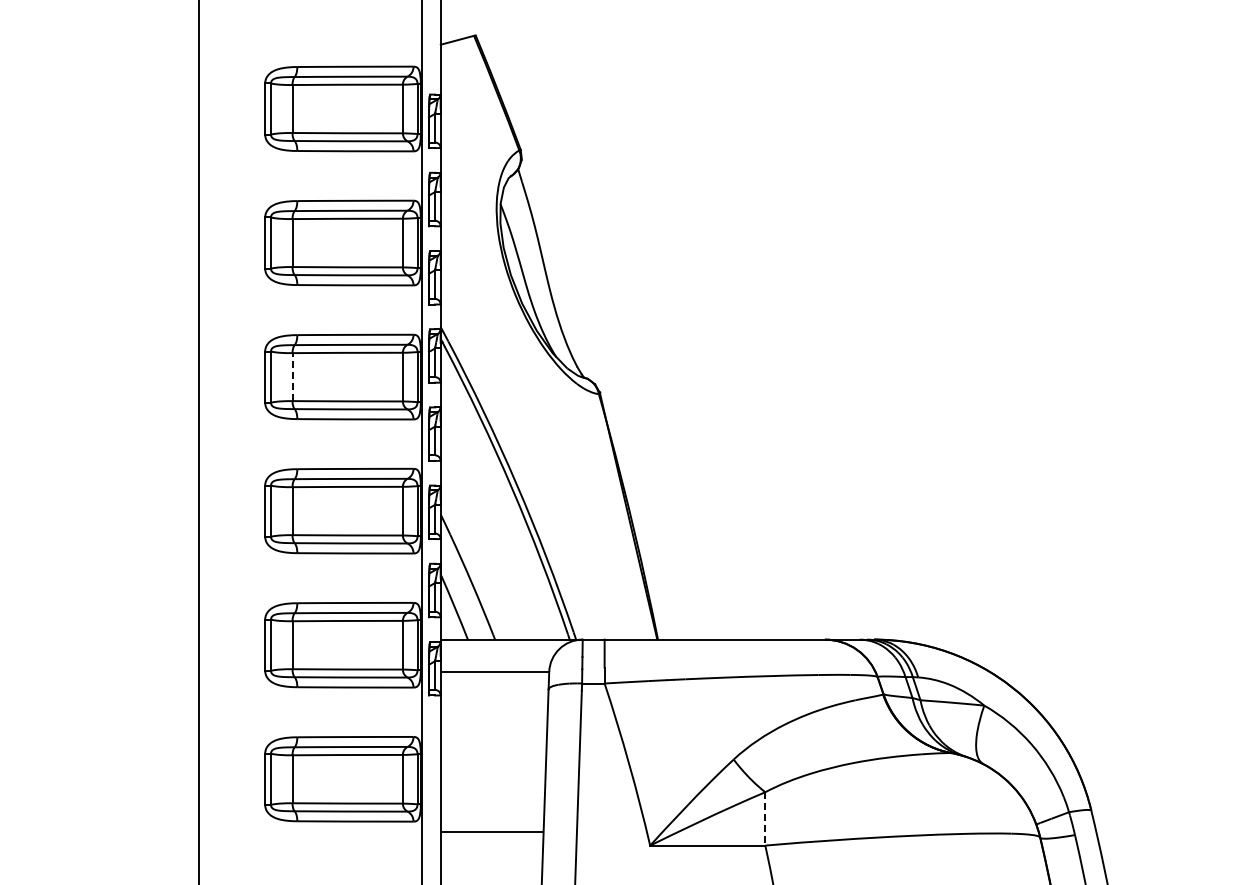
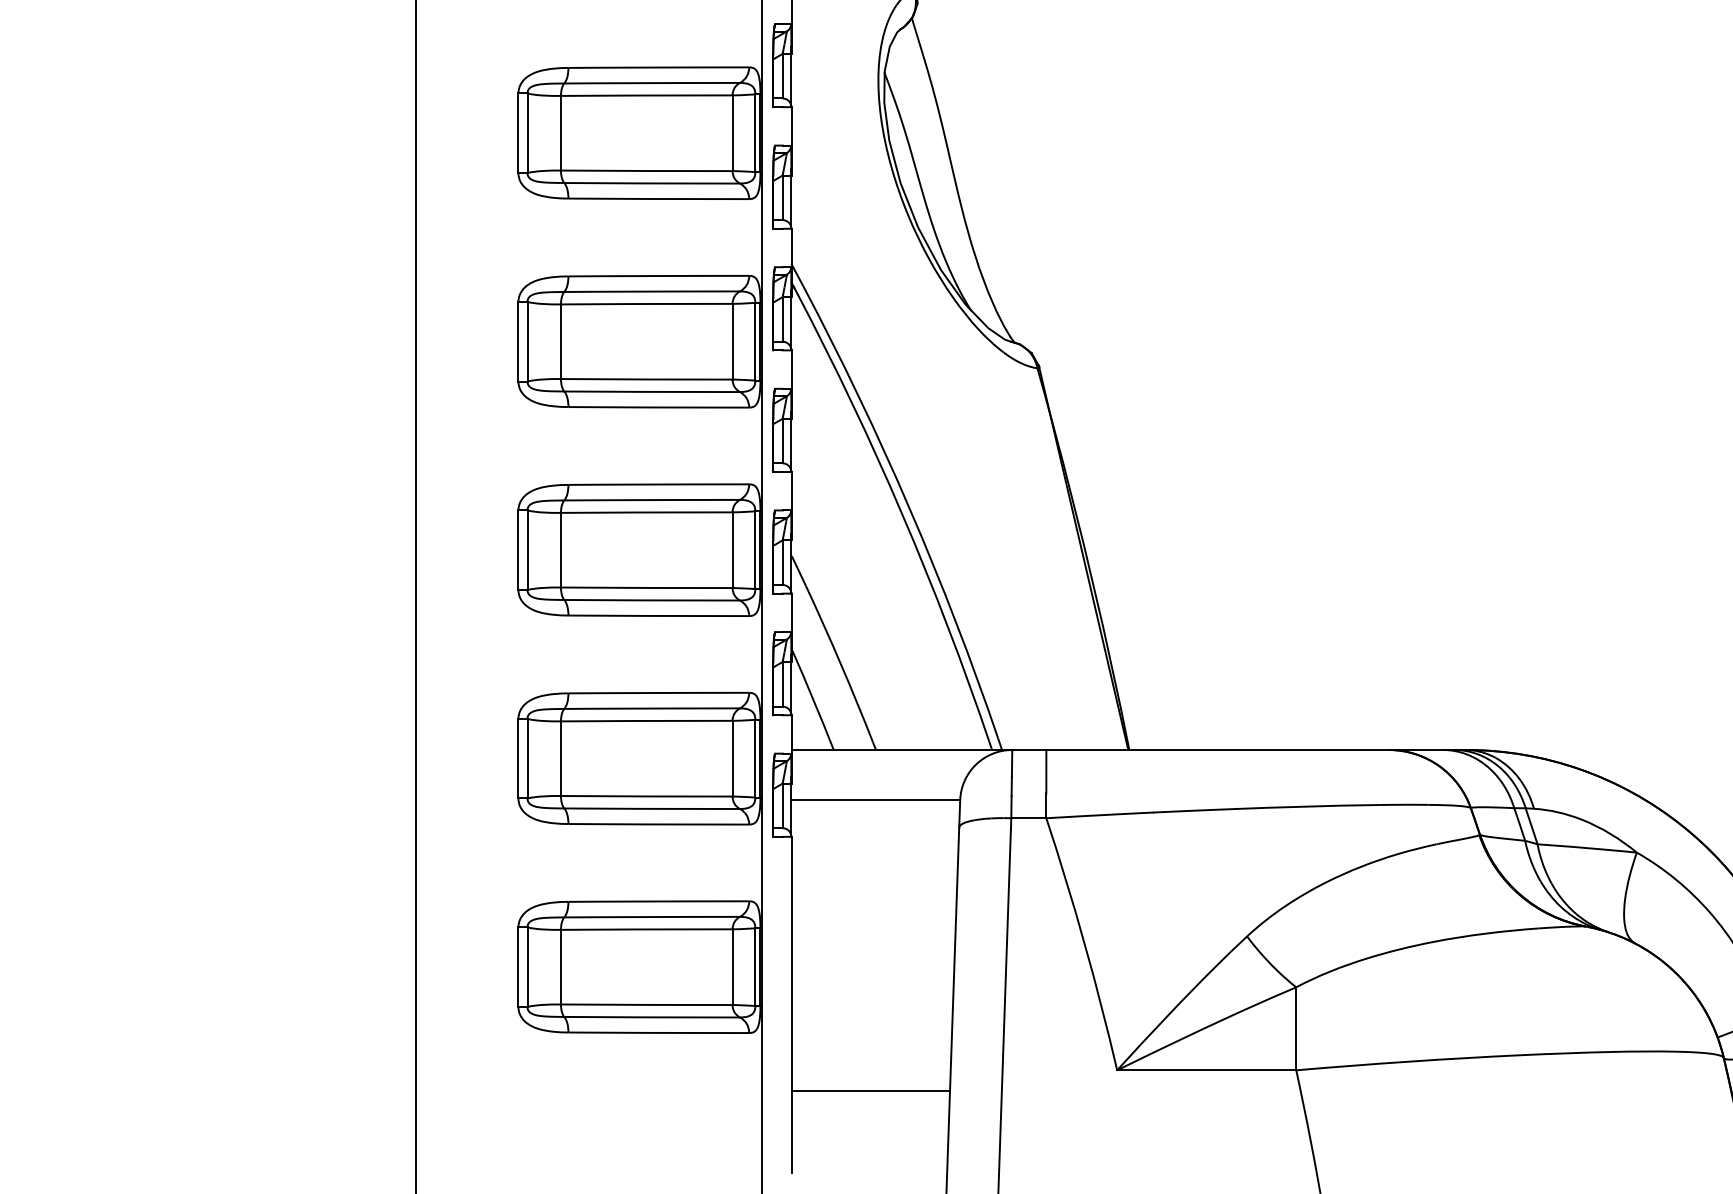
line: (292, 377) -> (560, 342), dashed -> solid
line: (765, 818) -> (1296, 1028), dashed -> solid
line: (491, 831) -> (870, 1090), moved

